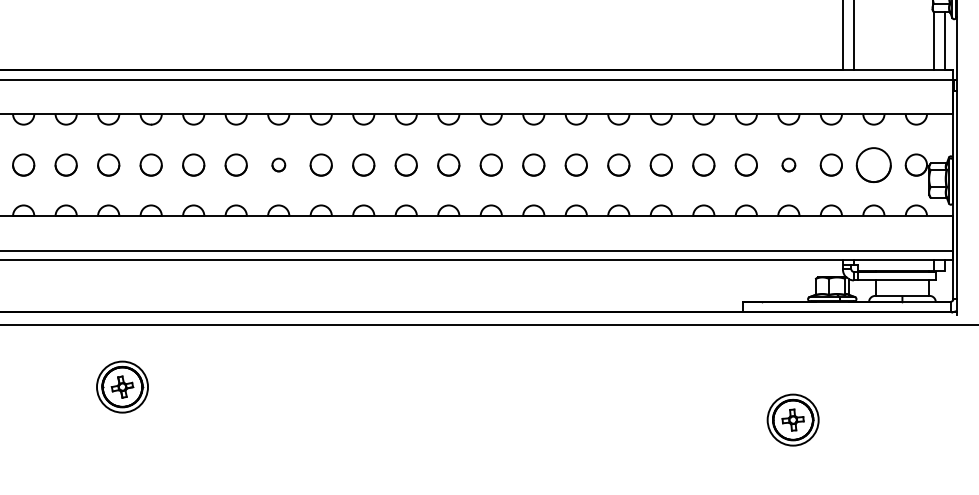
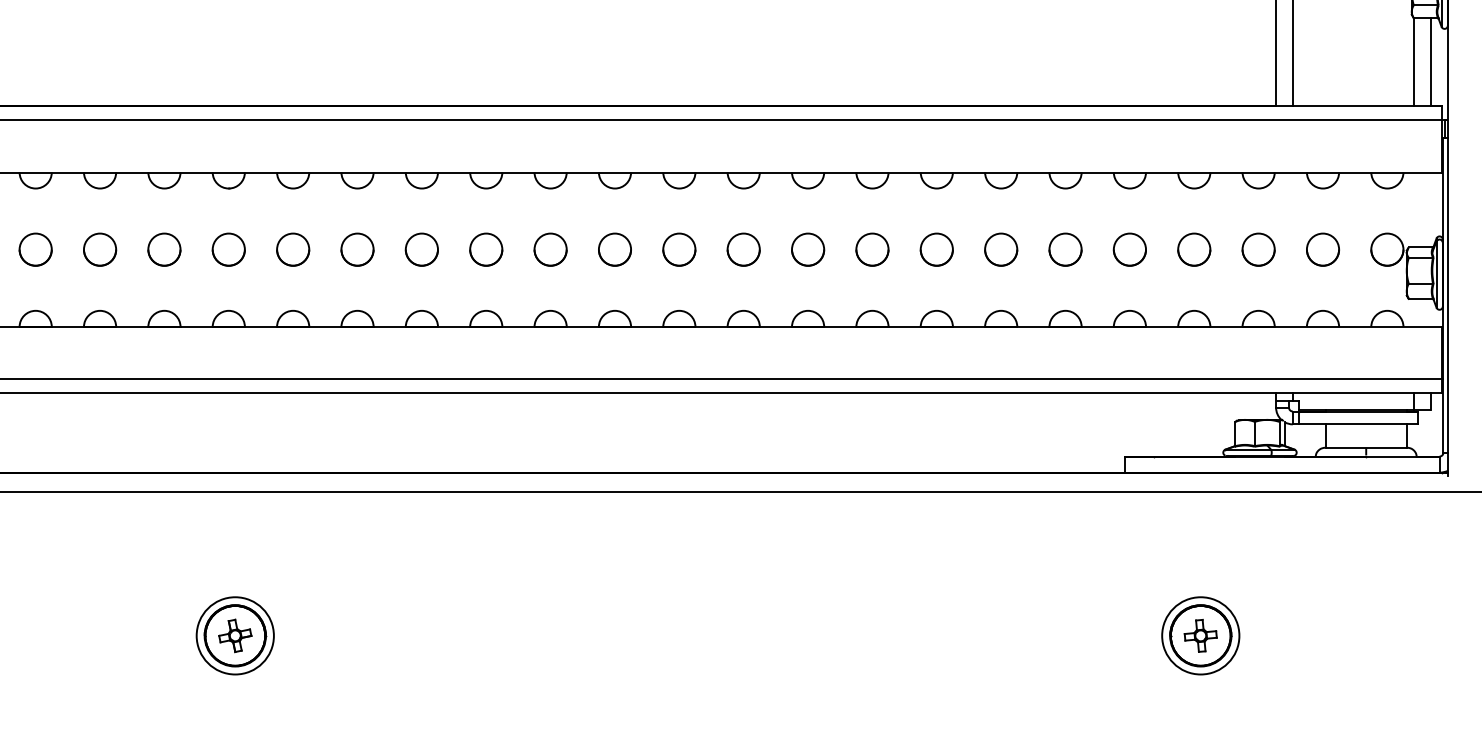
circle: (278, 164) -> (421, 248), size x1.67
circle: (788, 164) -> (1193, 248), size x1.67
circle: (873, 164) -> (1322, 248), size x0.62
part: (122, 386) -> (235, 634), moved

